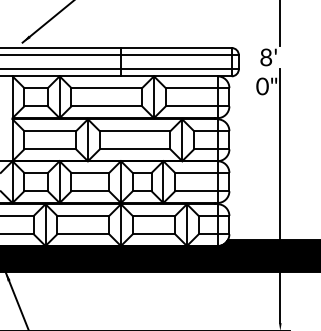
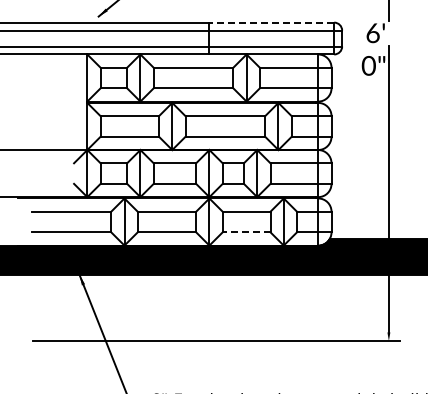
line: (176, 47) -> (271, 22), solid -> dashed
text: (265, 56) -> (372, 32), 8' -> 6'
line: (153, 234) -> (246, 232), solid -> dashed

